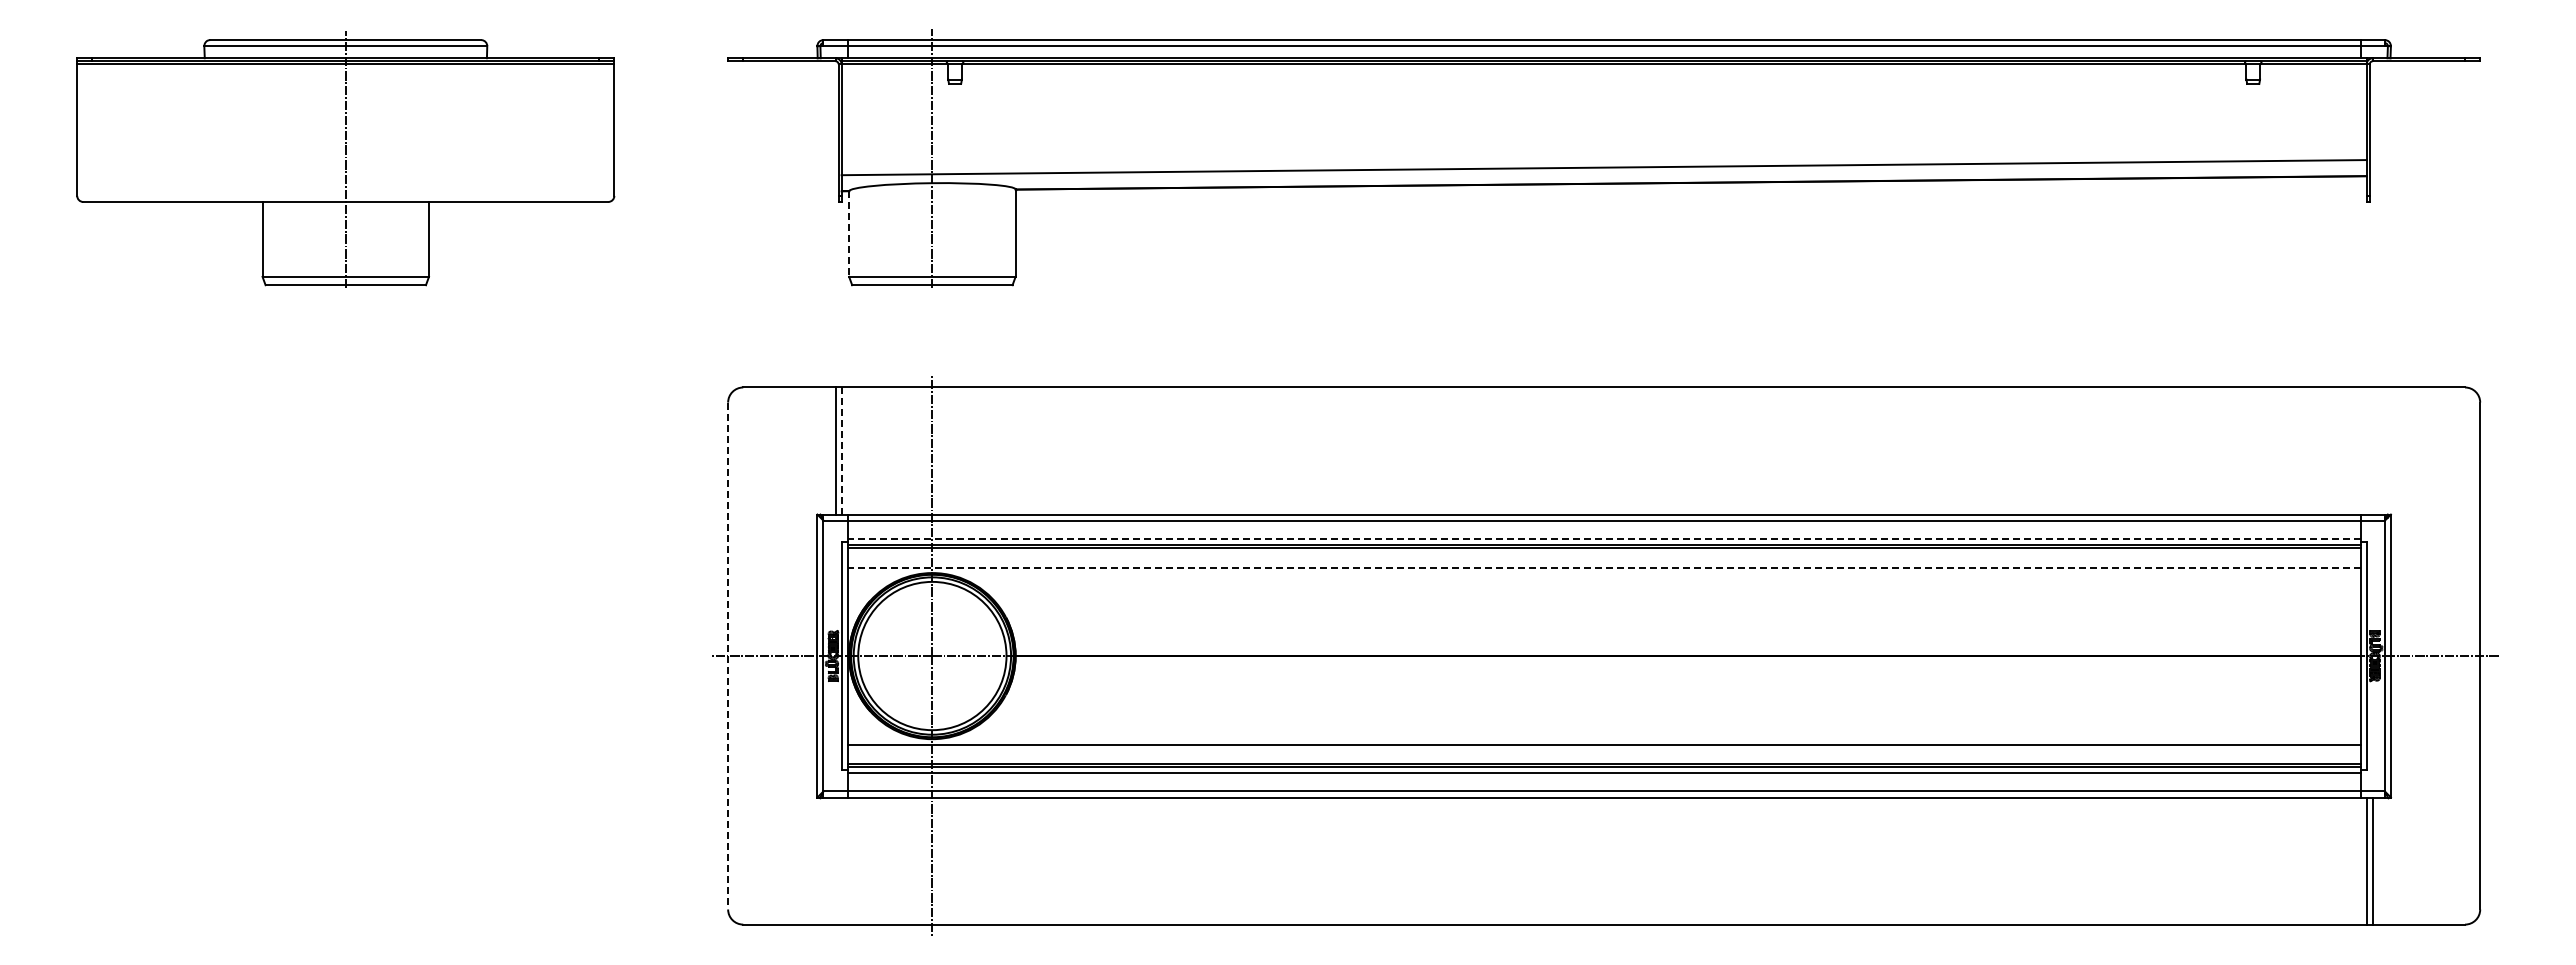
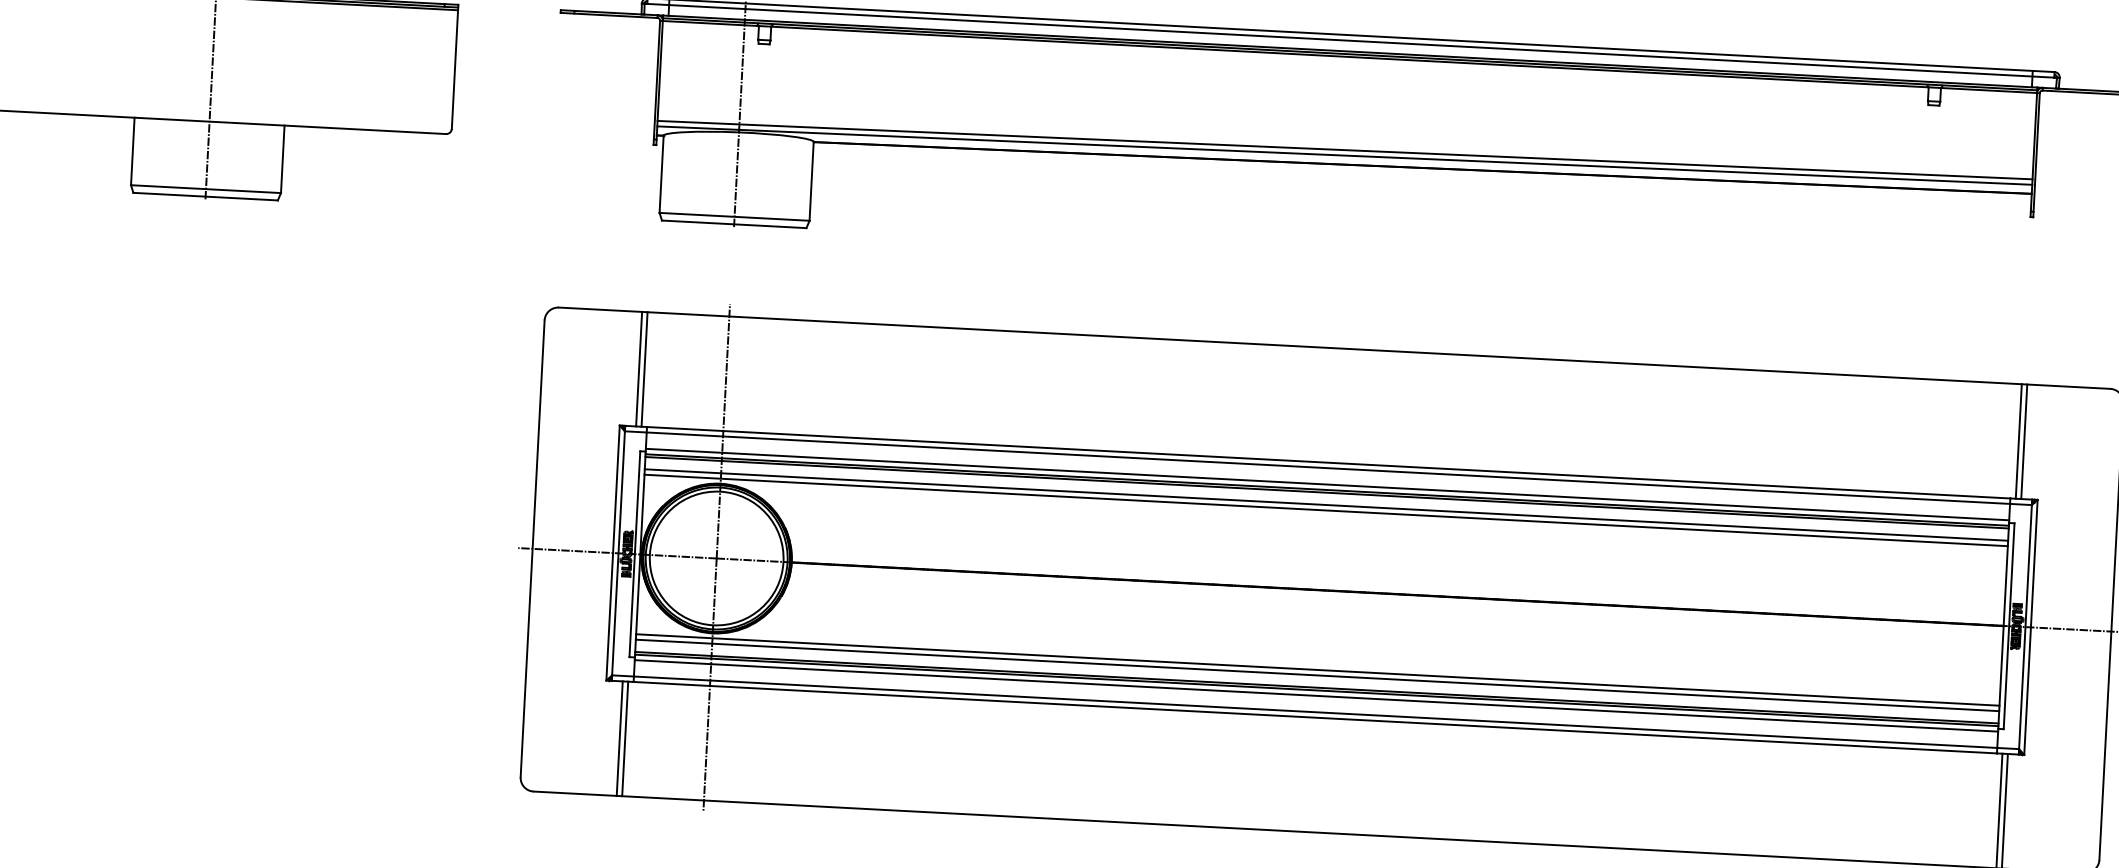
line: (1603, 173) -> (1344, 155), added
line: (849, 234) -> (661, 174), dashed -> solid
line: (2366, 450) -> (2018, 441), added
line: (2372, 450) -> (2024, 441), added
line: (841, 451) -> (644, 369), dashed -> solid
line: (1604, 538) -> (1327, 484), dashed -> solid
line: (1603, 561) -> (1325, 504), added
line: (1604, 567) -> (1326, 510), dashed -> solid
line: (728, 656) -> (532, 549), dashed -> solid
line: (1603, 750) -> (1316, 675), added
line: (835, 860) -> (619, 738), added
line: (841, 860) -> (625, 738), added

